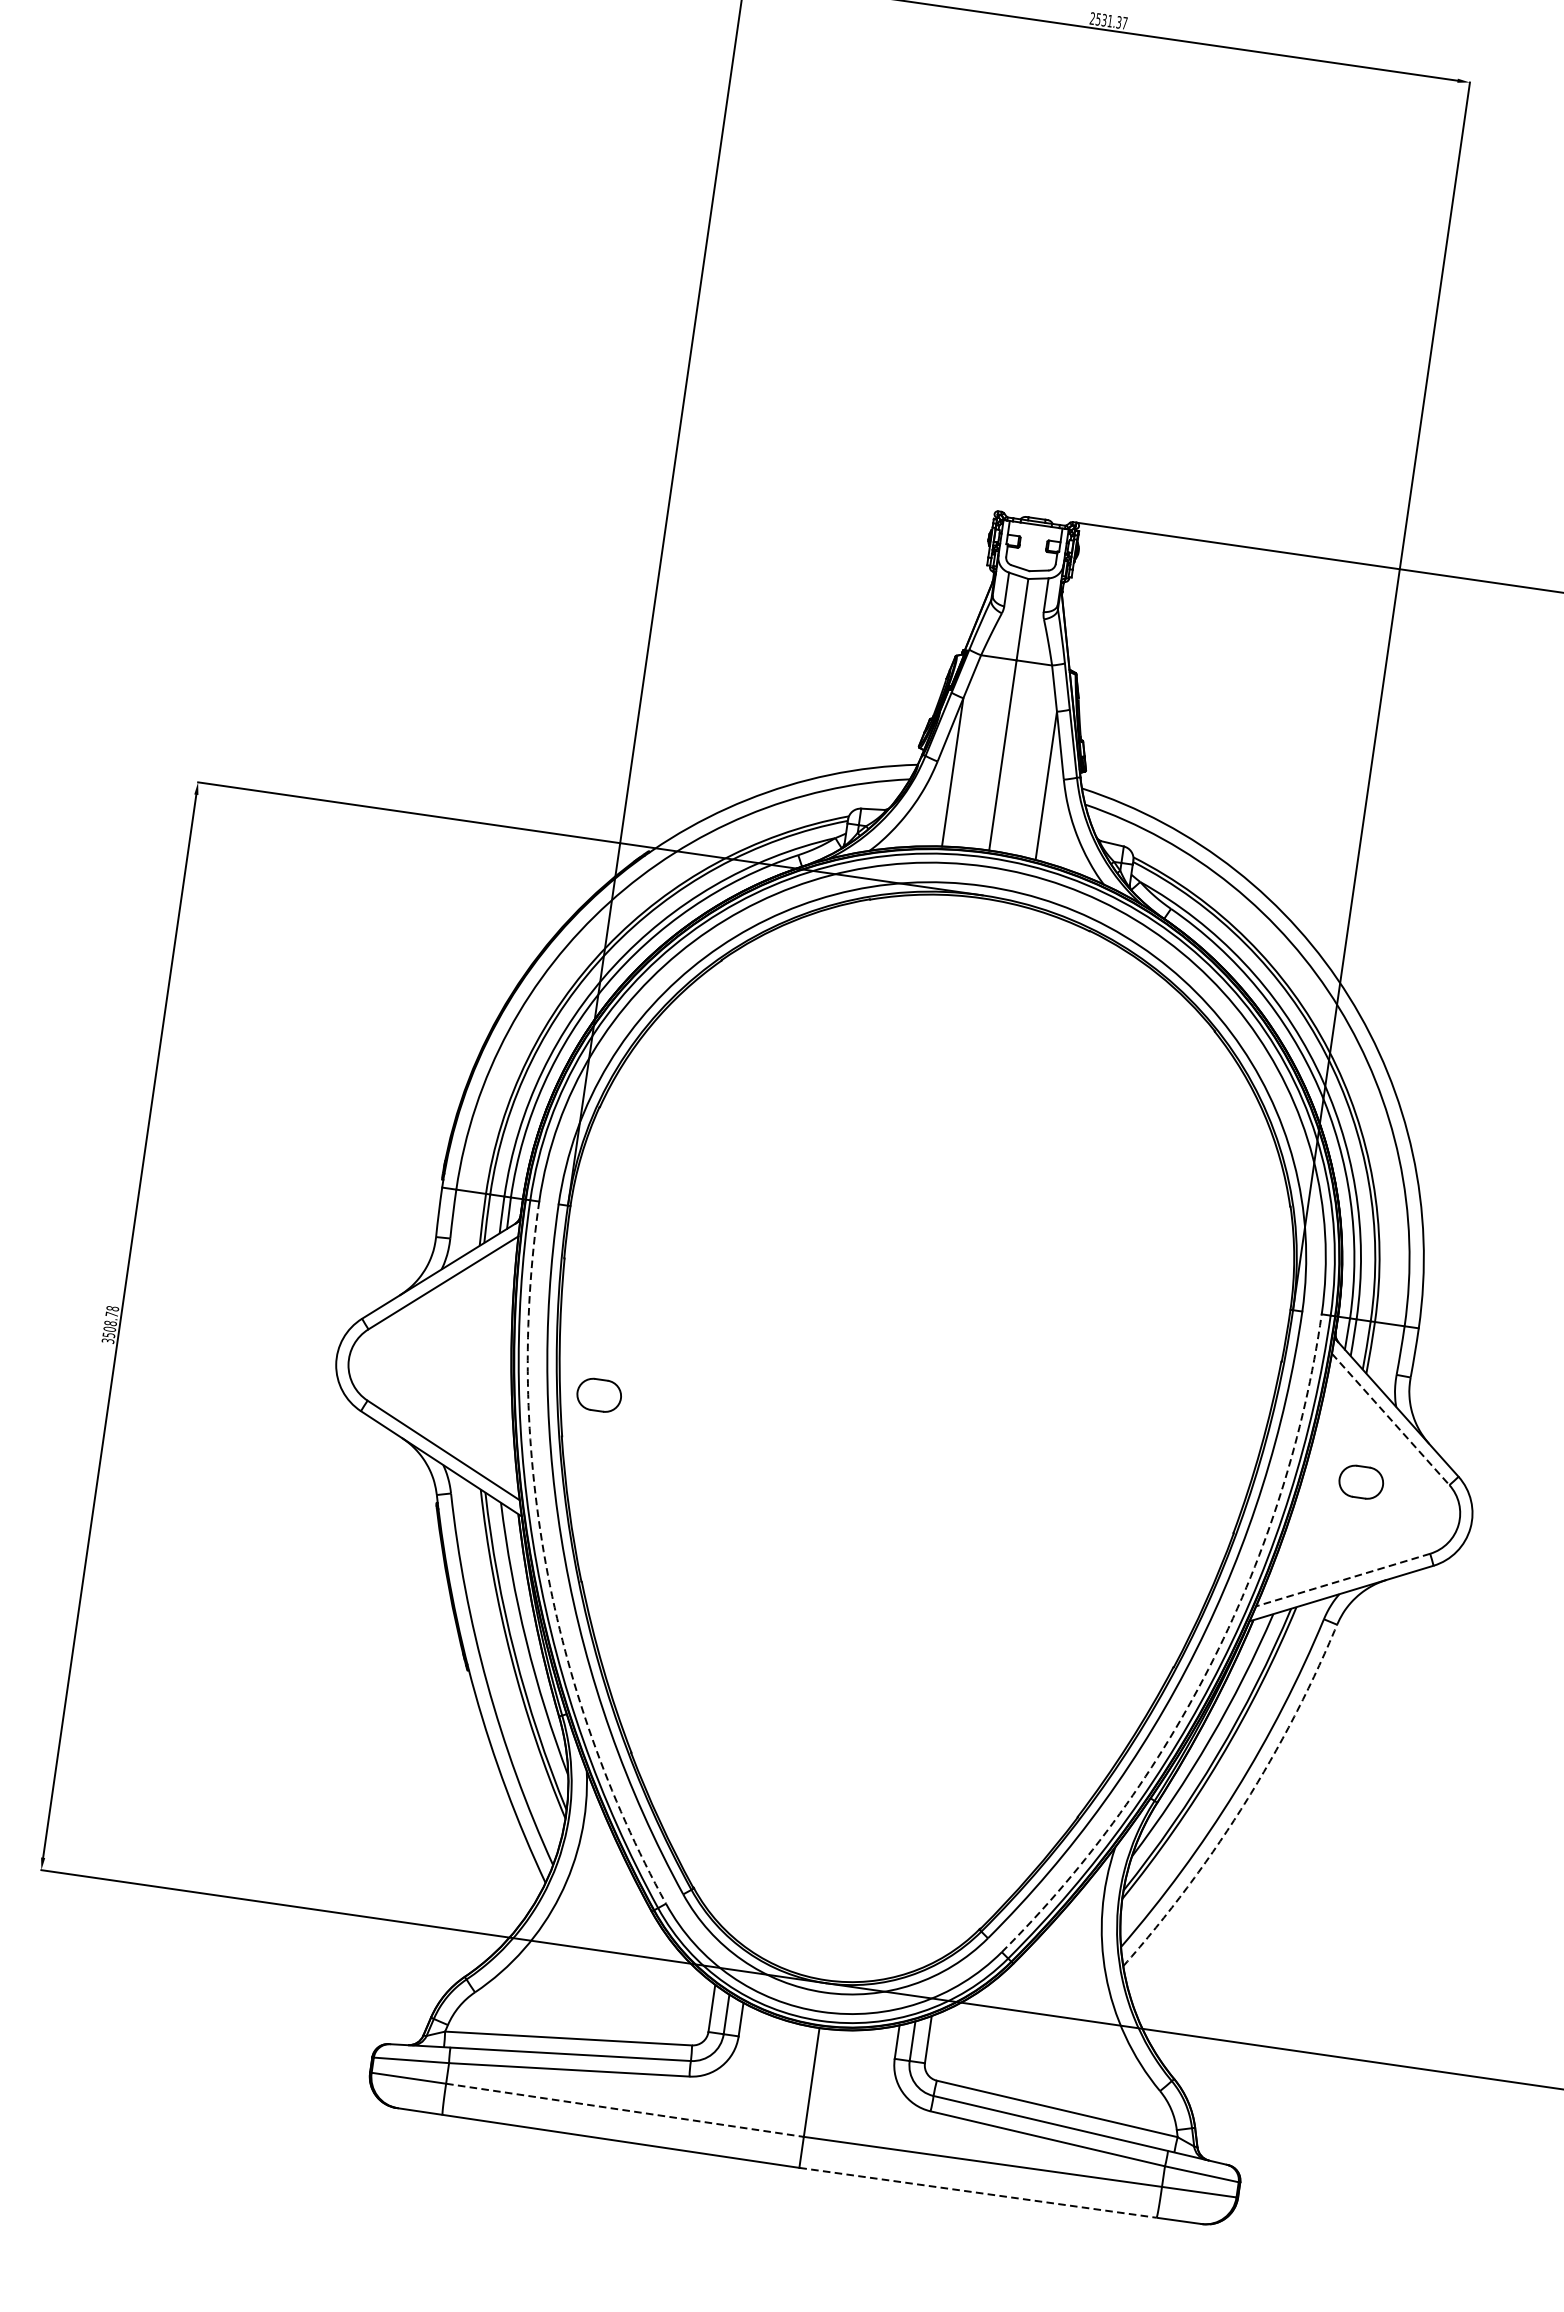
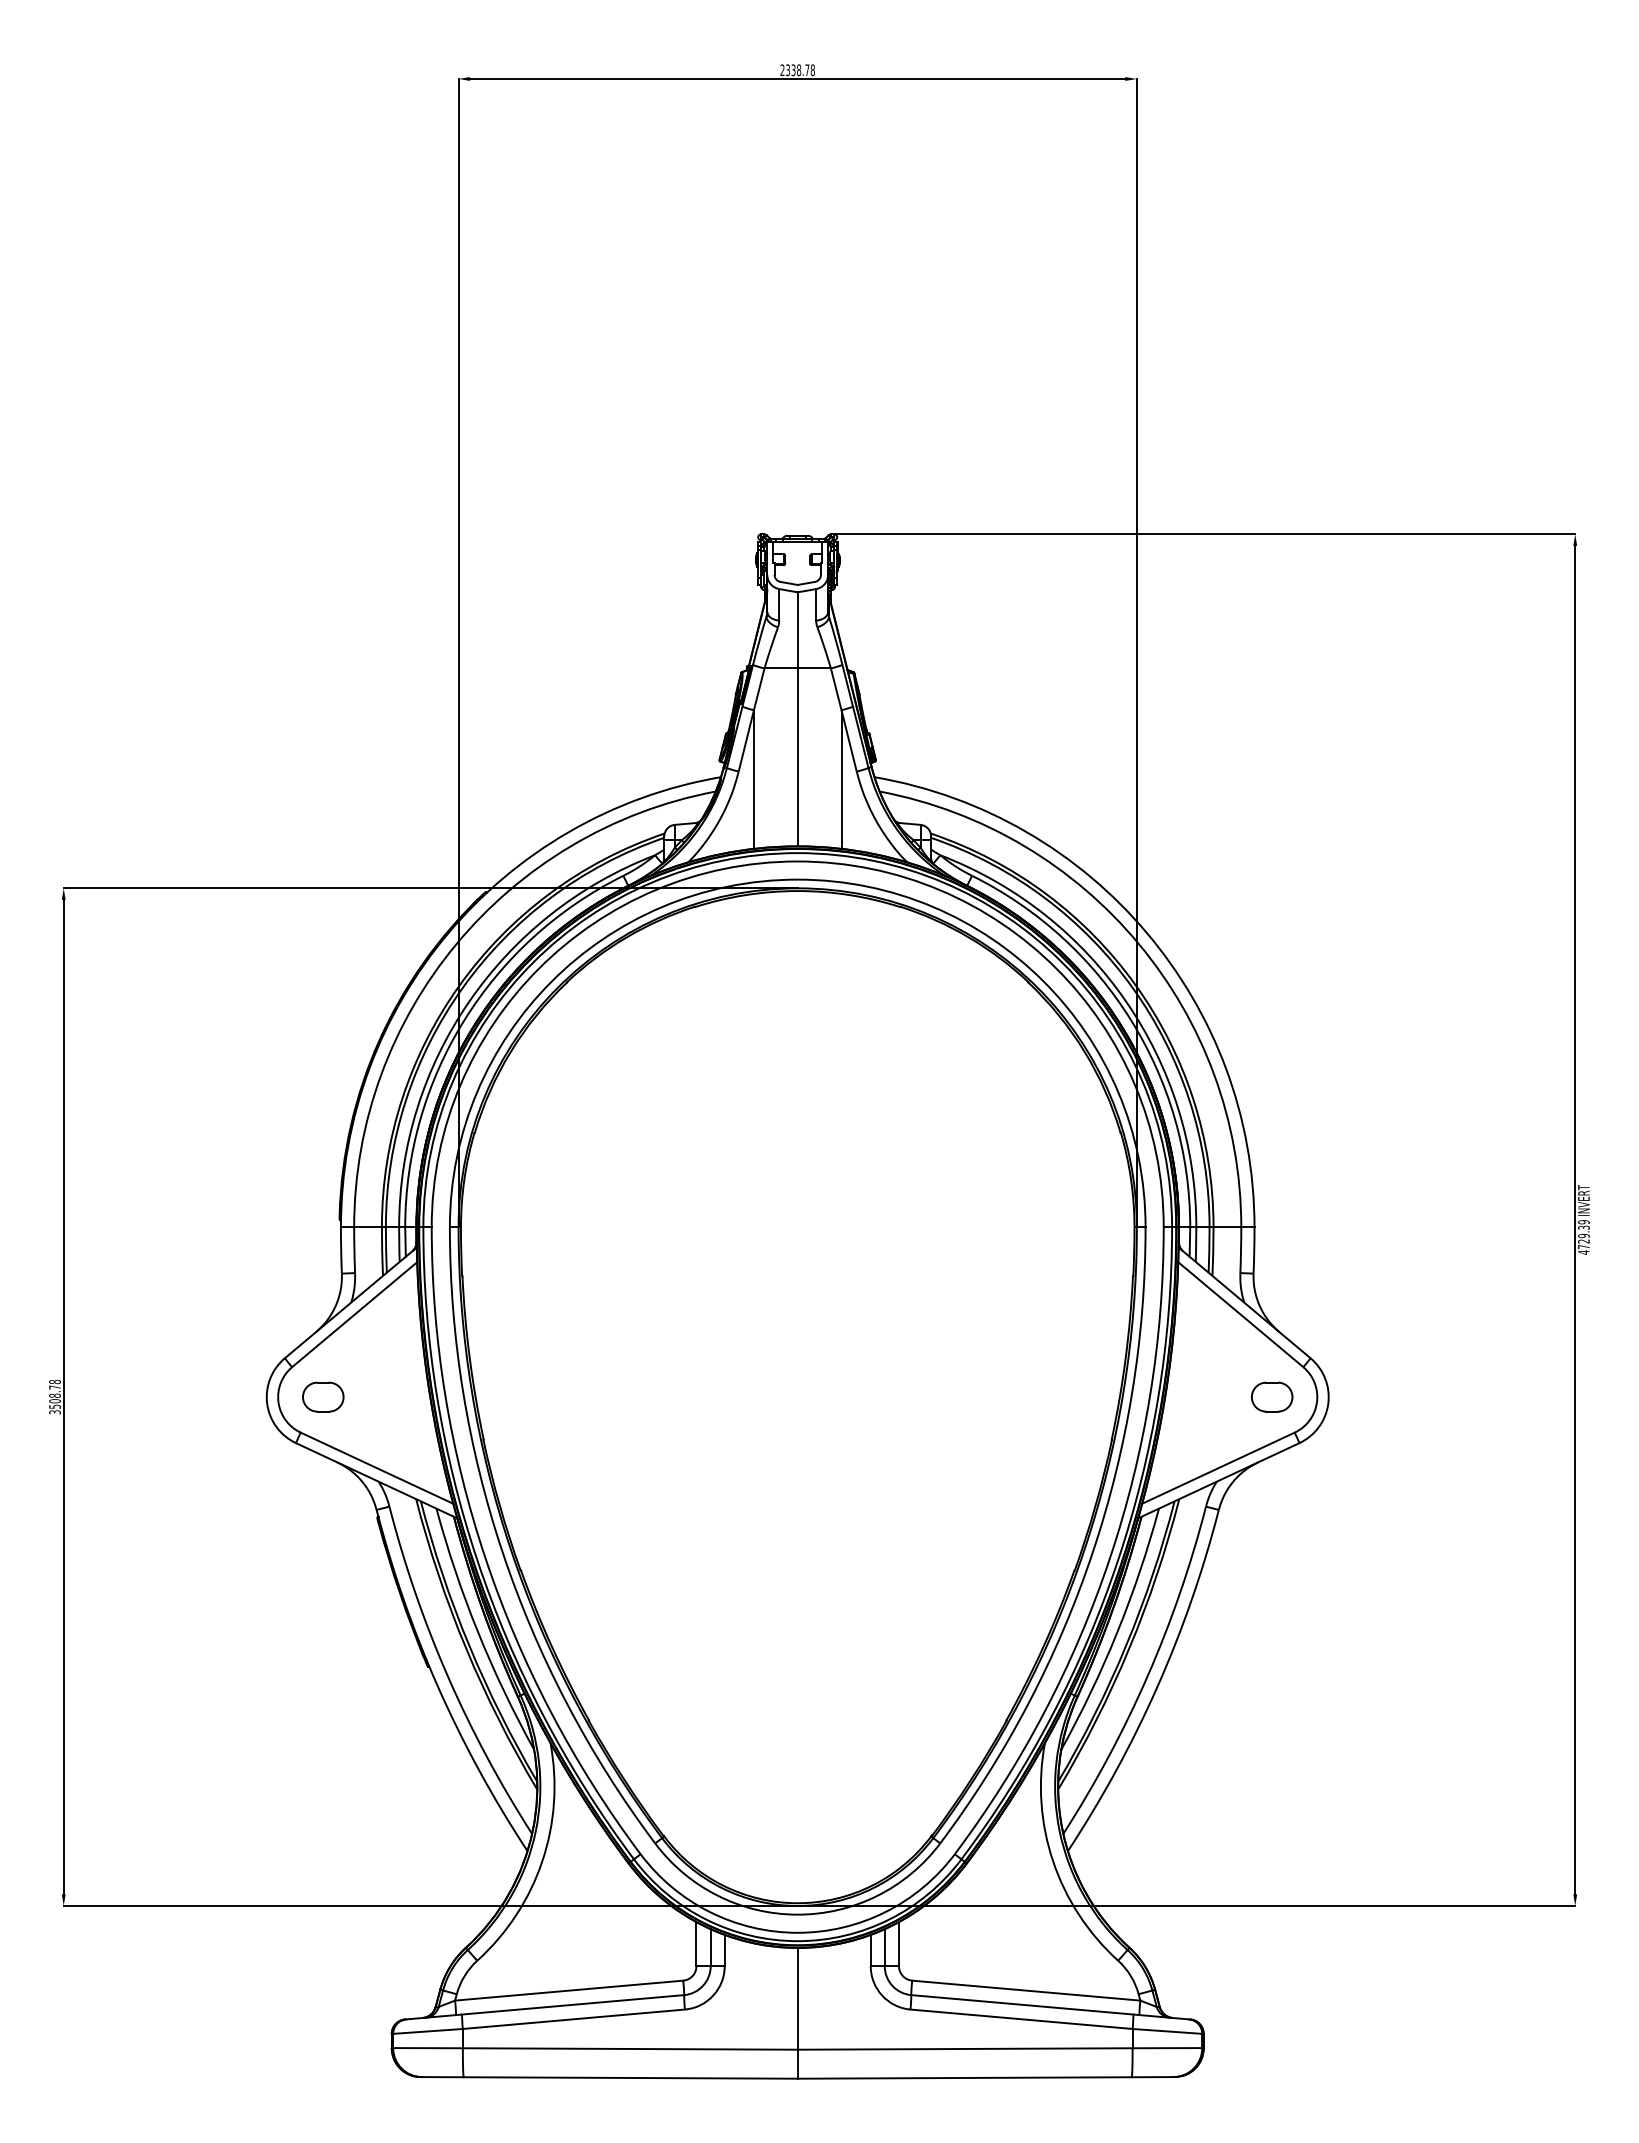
text: (1111, 21) -> (800, 70), 2531.37 -> 2338.78
part: (599, 1394) -> (323, 1396), moved
line: (1390, 1419) -> (1240, 1314), dashed -> solid
part: (1361, 1481) -> (1272, 1396), moved
arc: (545, 1562) -> (485, 1557), dashed -> solid
line: (1342, 1580) -> (1217, 1468), dashed -> solid
arc: (1214, 1658) -> (1110, 1557), dashed -> solid
arc: (1244, 1804) -> (1157, 1686), dashed -> solid
line: (625, 2109) -> (630, 2048), dashed -> solid
line: (977, 2192) -> (964, 2077), dashed -> solid

